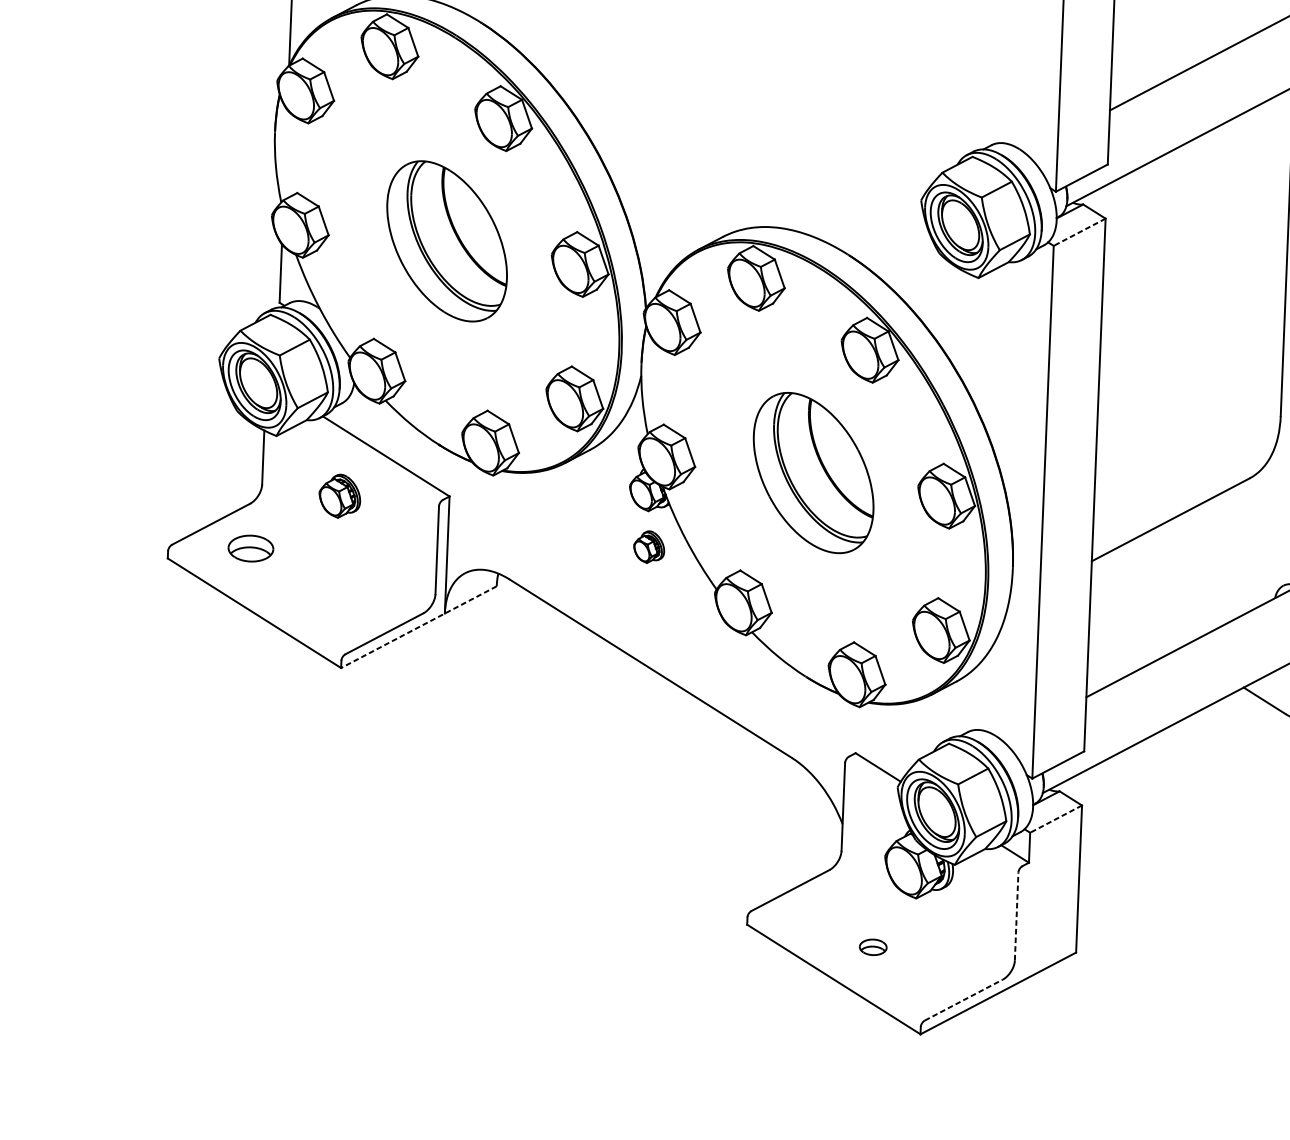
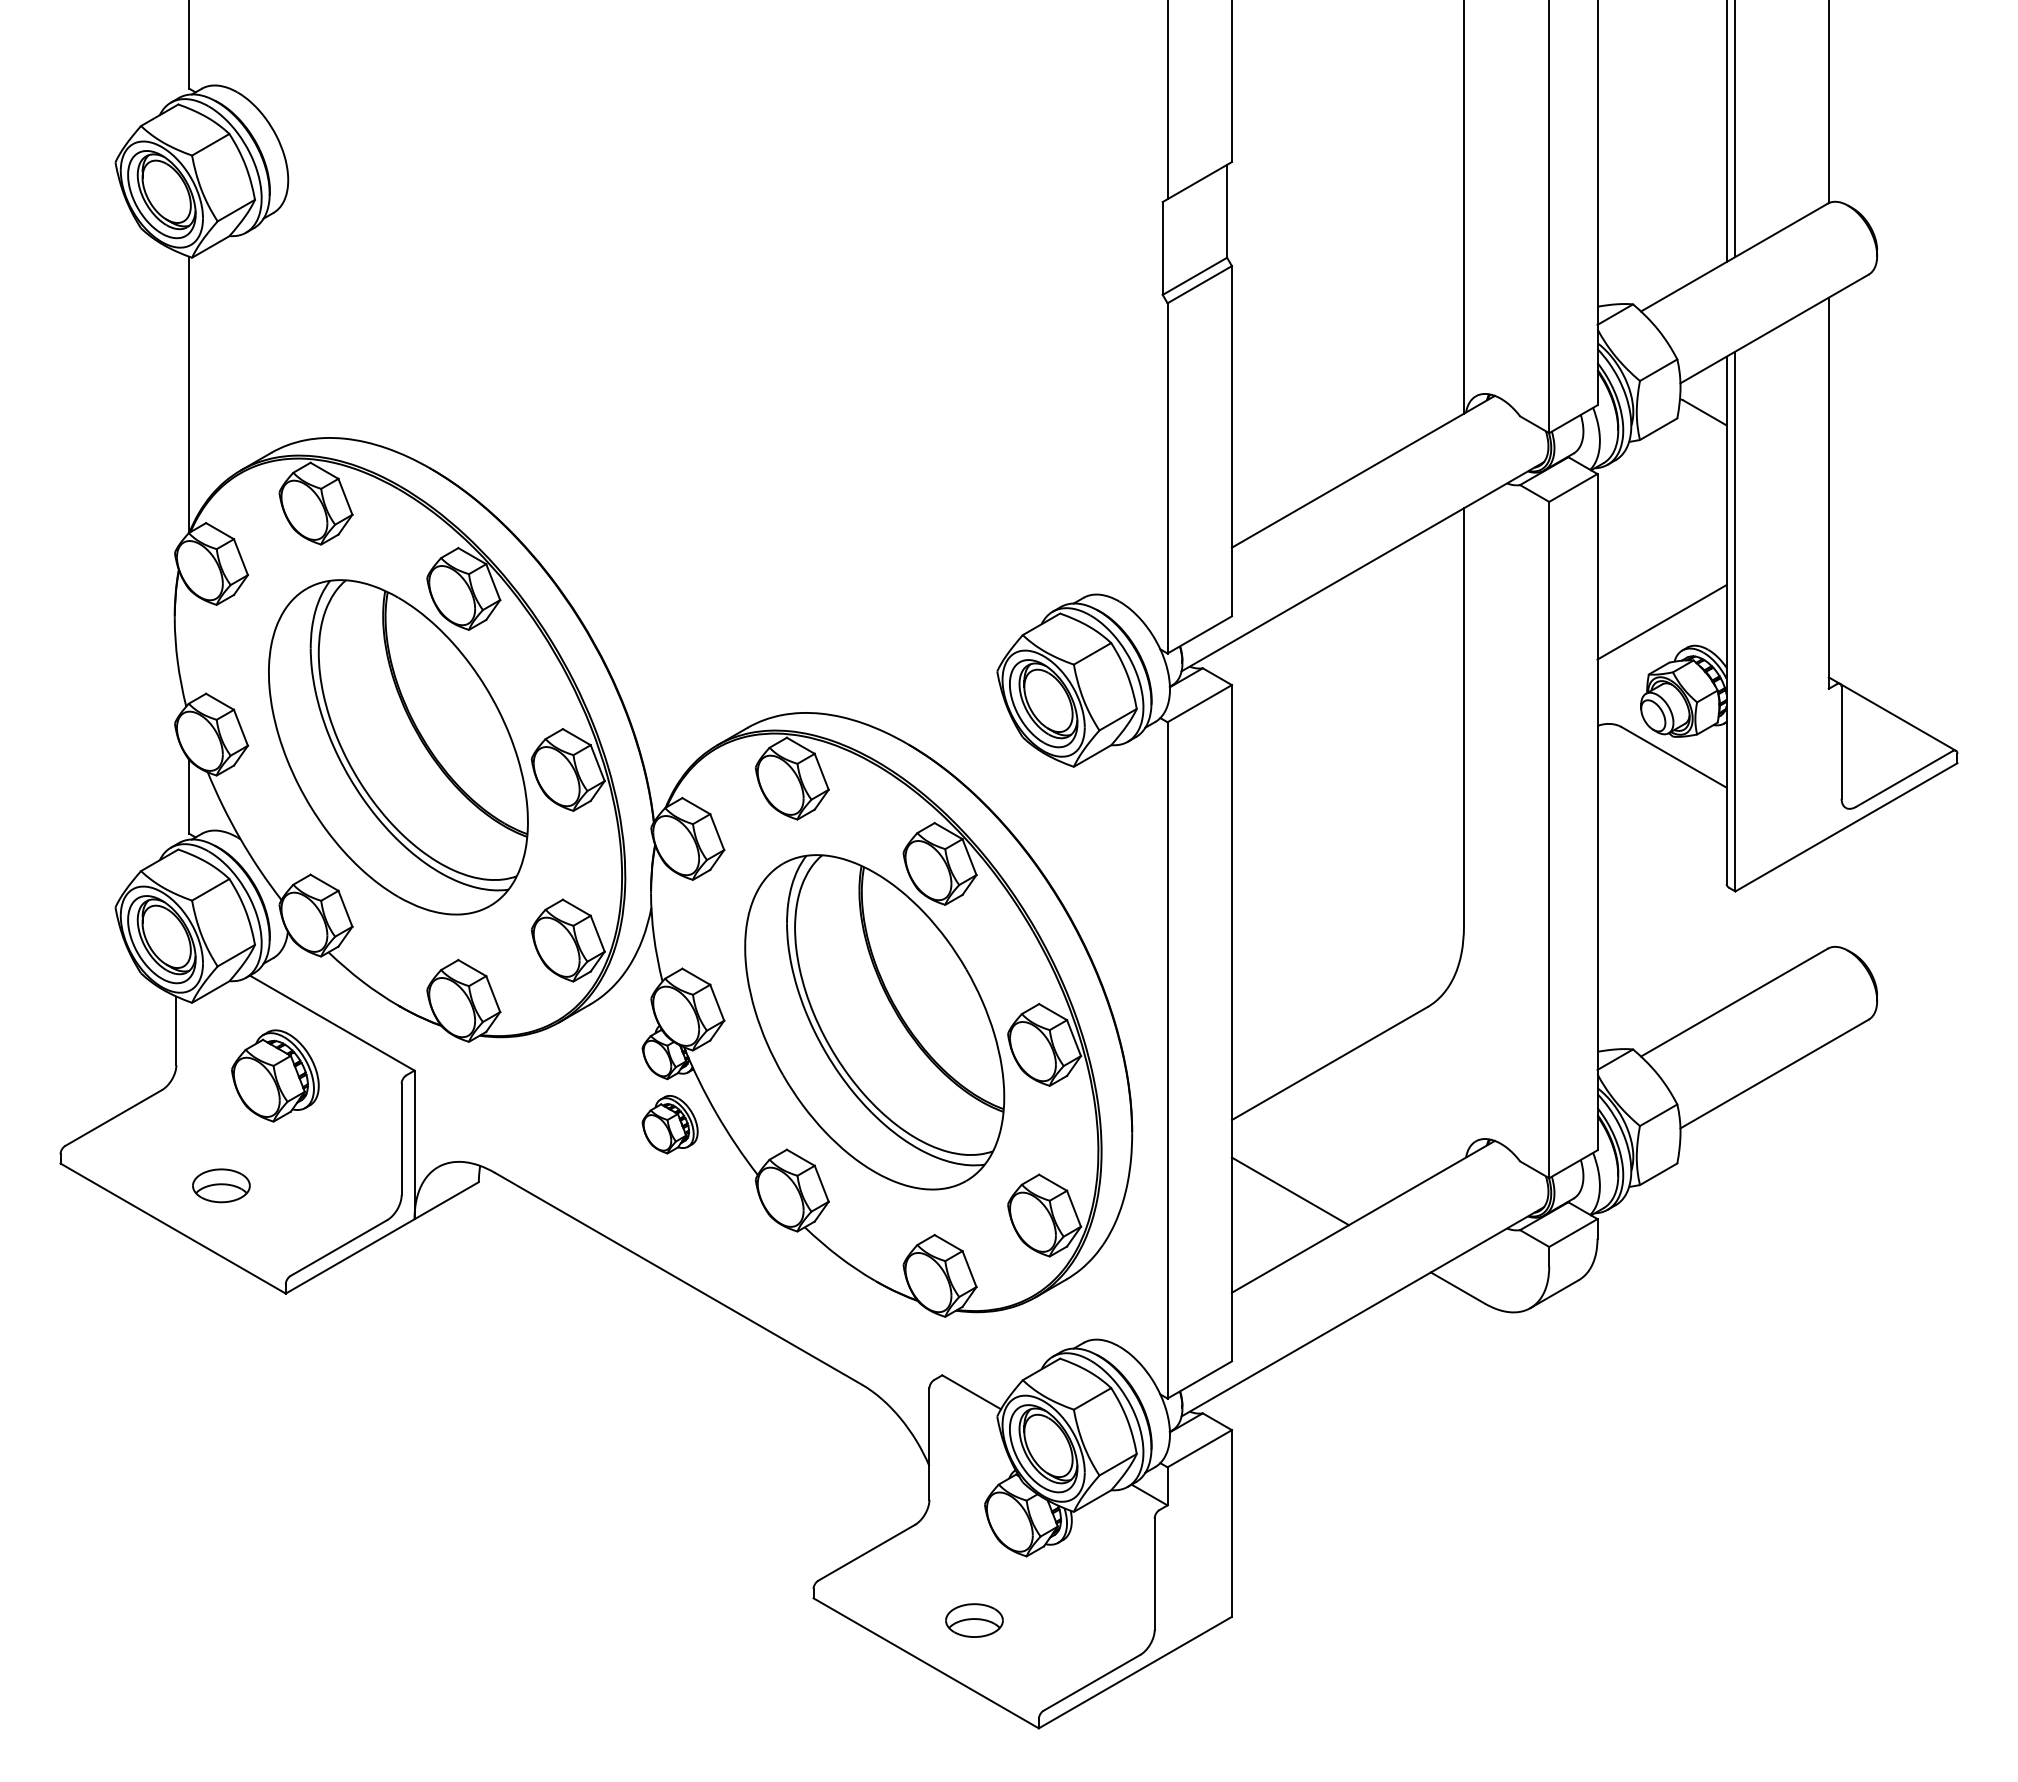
line: (1079, 232) -> (1199, 703), dashed -> solid
part: (447, 241) -> (398, 747), size x1.67
part: (813, 473) -> (874, 1022), size x1.67
part: (339, 495) -> (275, 1075), size x1.67
part: (648, 546) -> (669, 1124), size x1.43
part: (251, 548) -> (221, 1185), moved
line: (1134, 619) -> (1289, 1191), added
line: (418, 627) -> (381, 1238), dashed -> solid
line: (1055, 818) -> (1199, 1448), dashed -> solid
line: (1016, 916) -> (1154, 1574), dashed -> solid
part: (873, 947) -> (974, 1620), size x1.67
line: (963, 999) -> (1091, 1682), dashed -> solid

